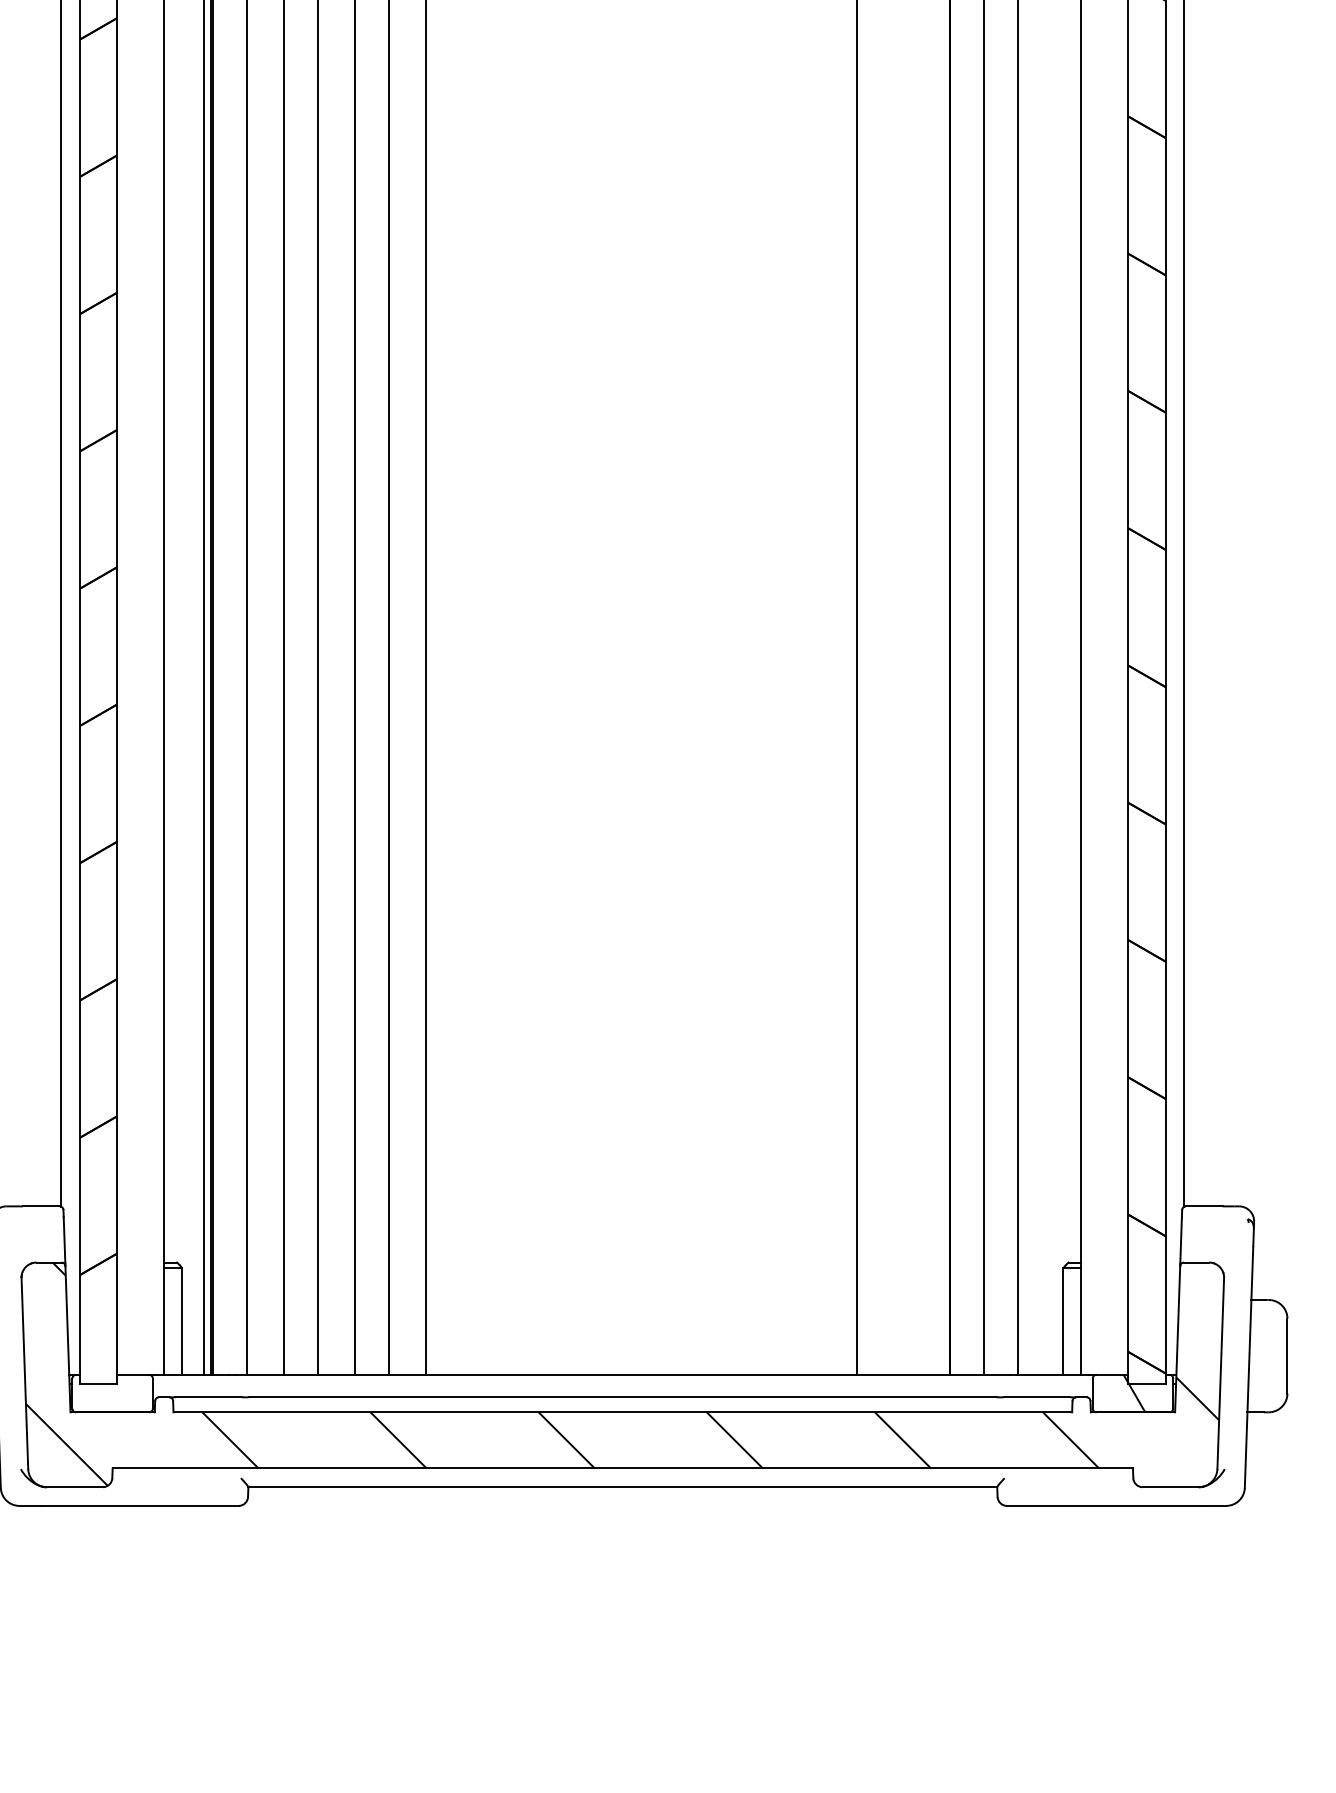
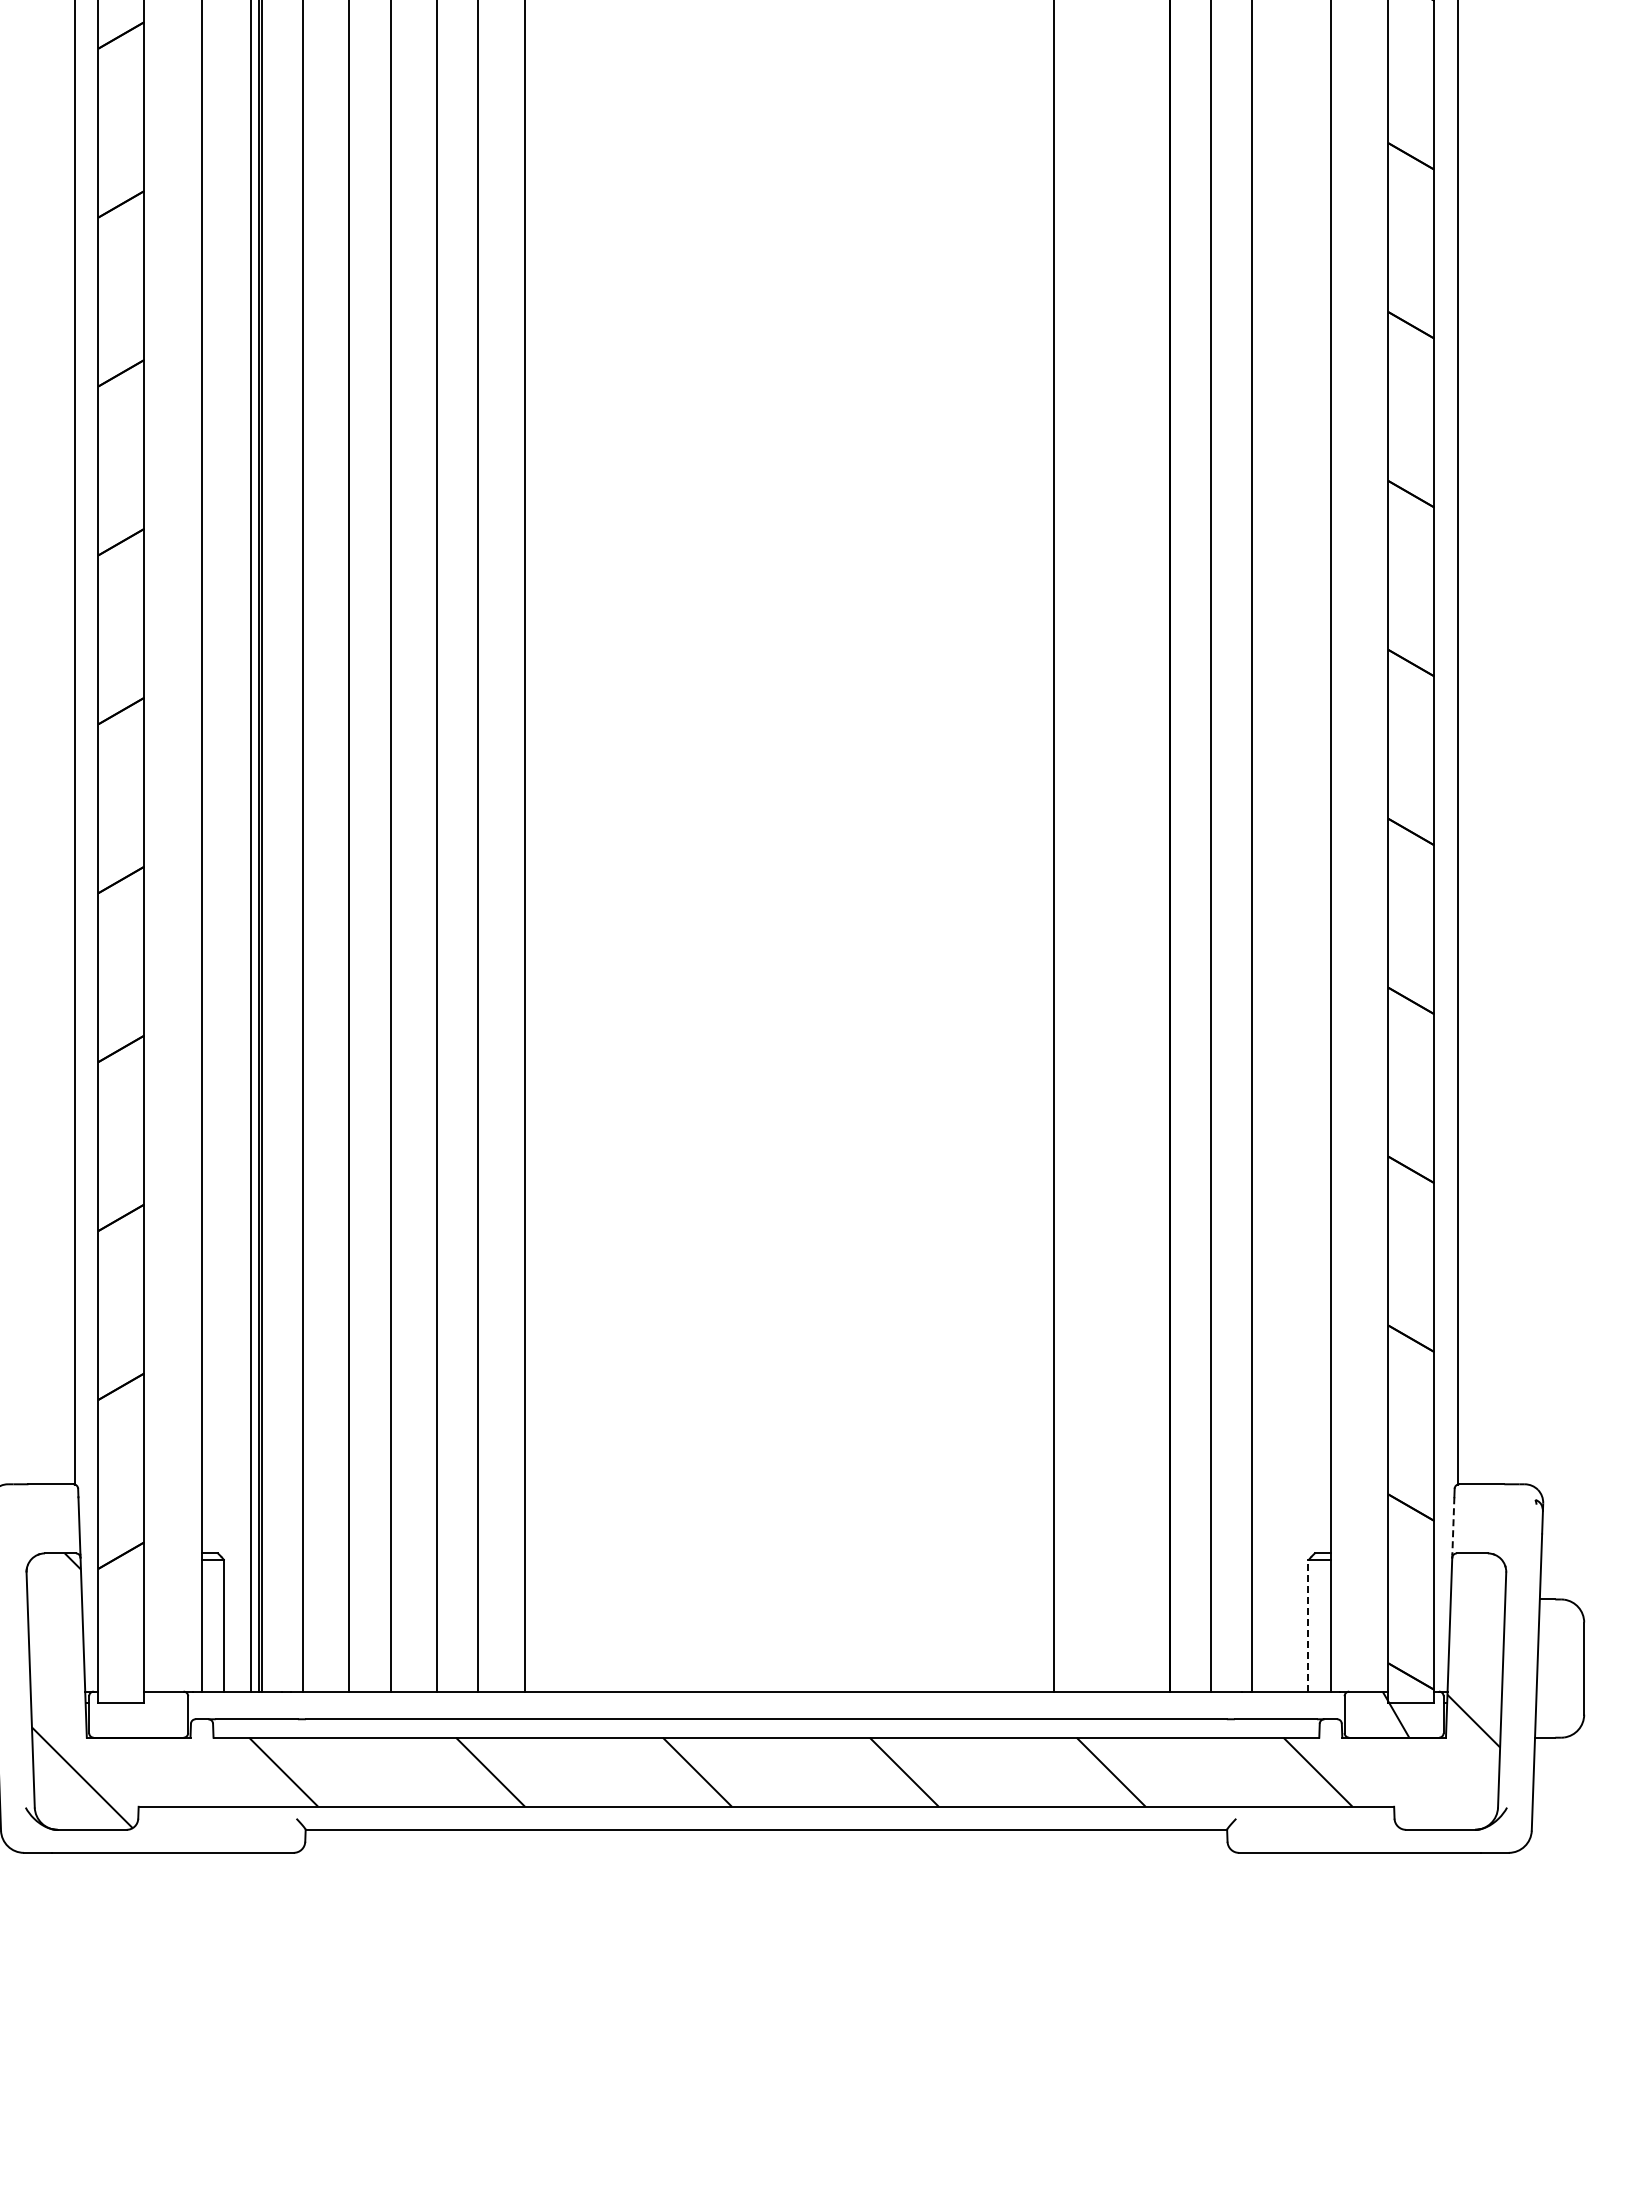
line: (1181, 1239) -> (1453, 1525), solid -> dashed
line: (1063, 1321) -> (1308, 1626), solid -> dashed

